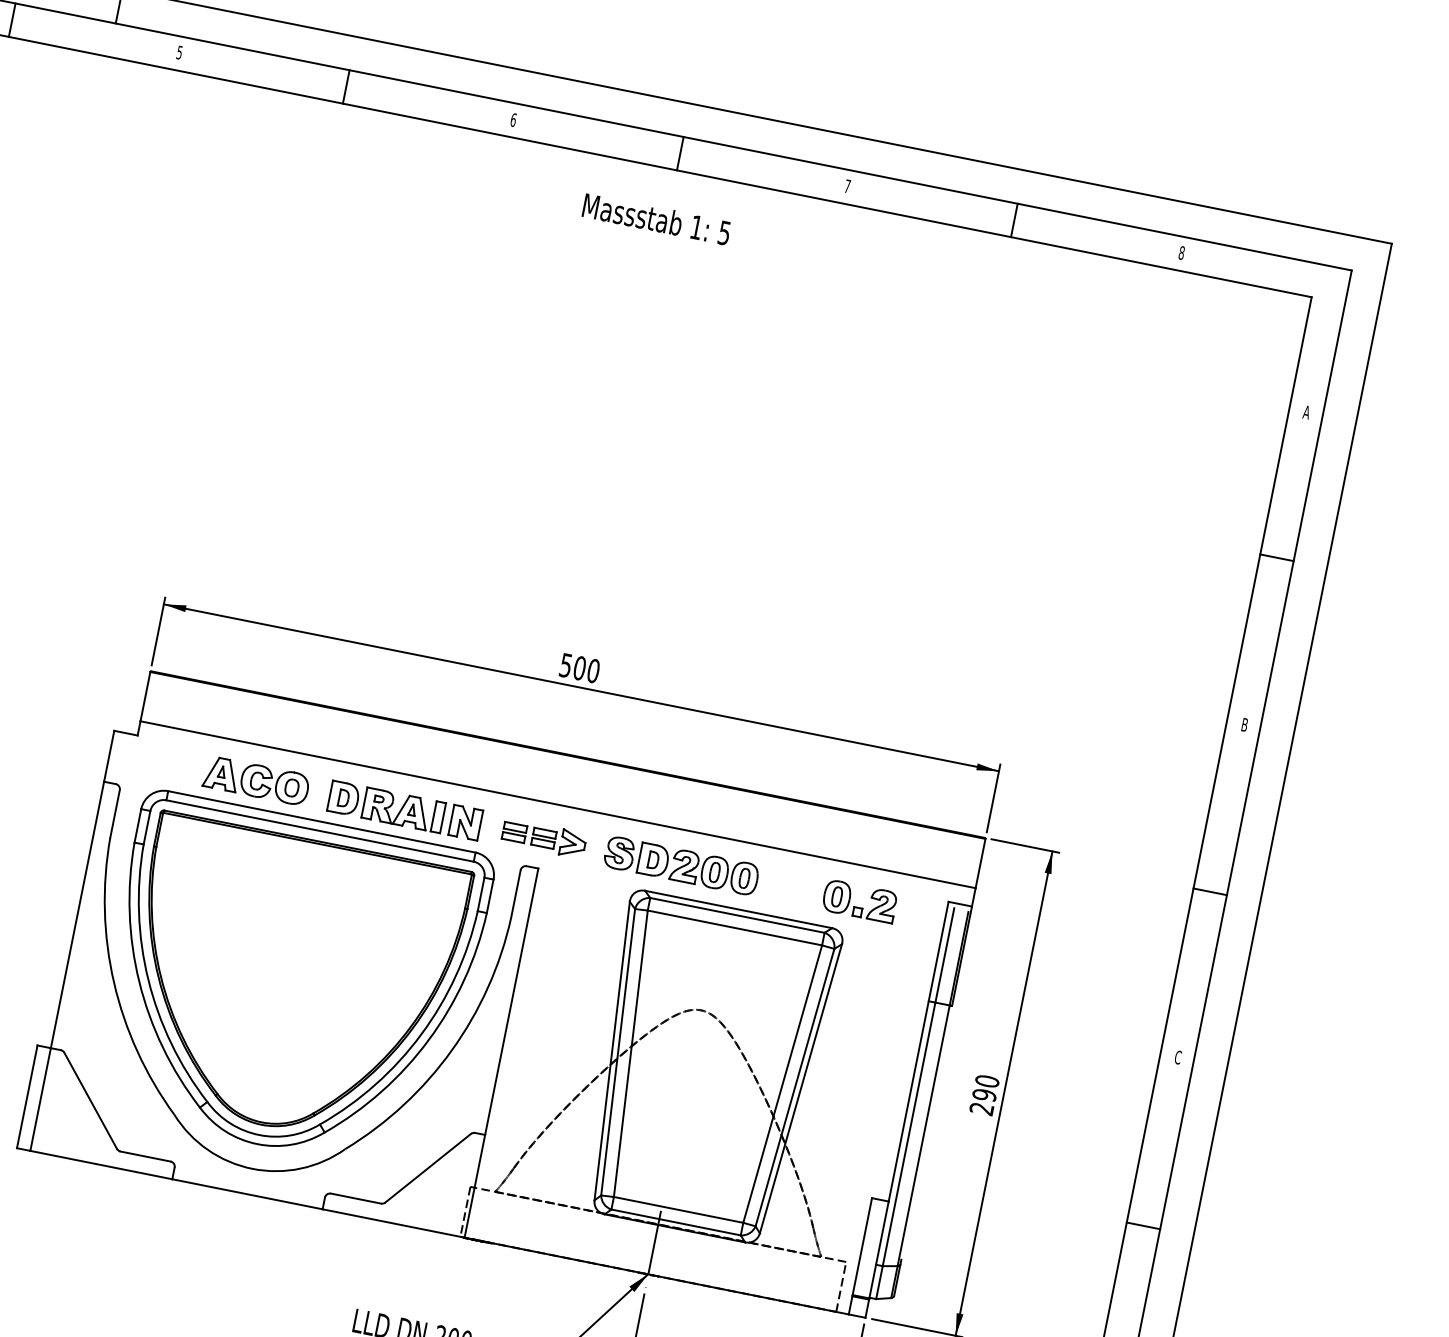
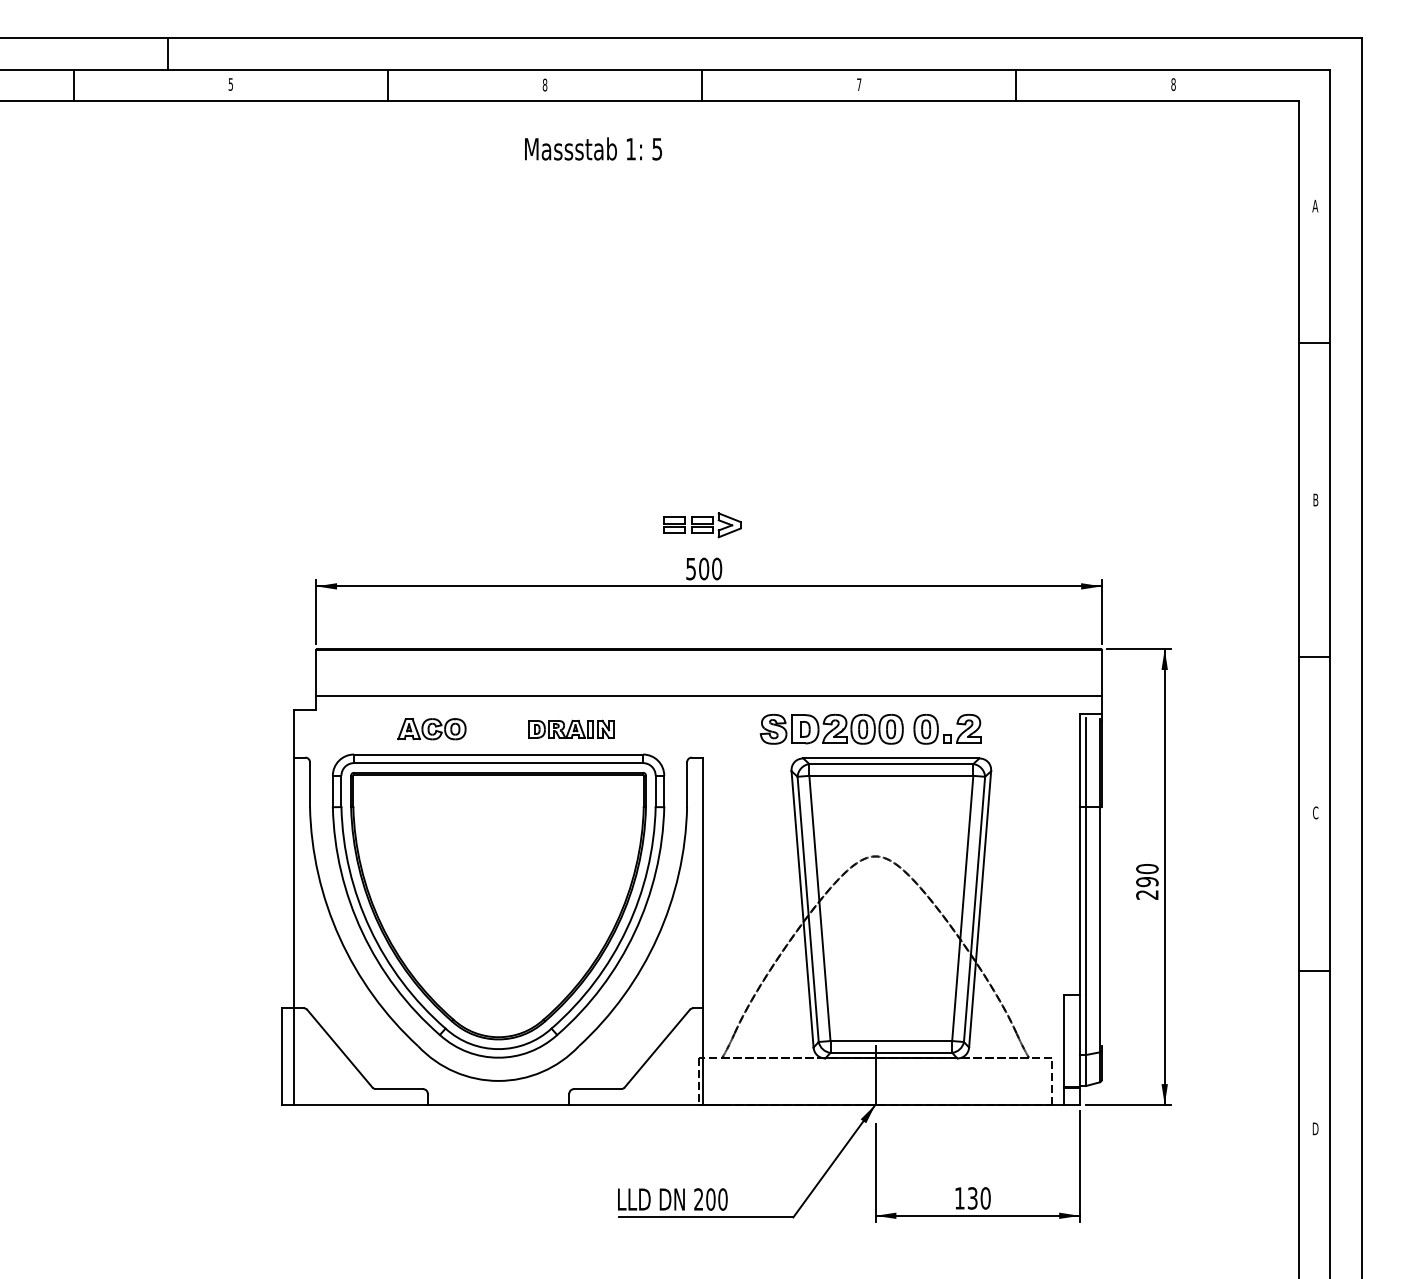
text: (513, 119) -> (544, 84), 6 -> 8
text: (656, 218) -> (593, 148), moved
part: (256, 779) -> (431, 728), size x0.7
part: (404, 810) -> (571, 729), size x0.6
part: (544, 838) -> (702, 525), moved
part: (859, 901) -> (947, 729), moved

